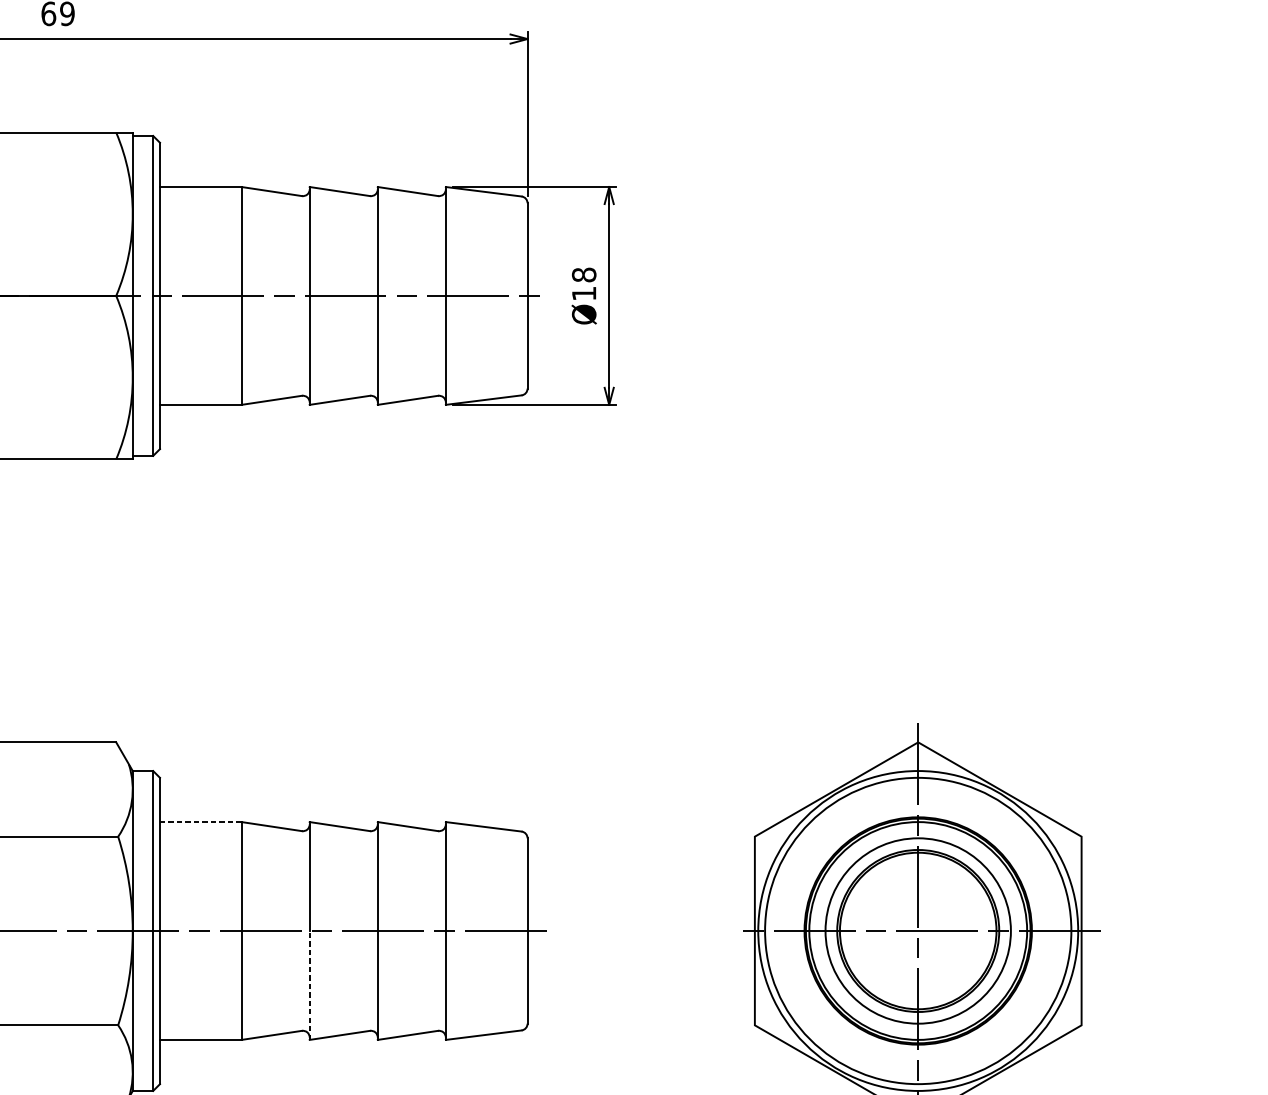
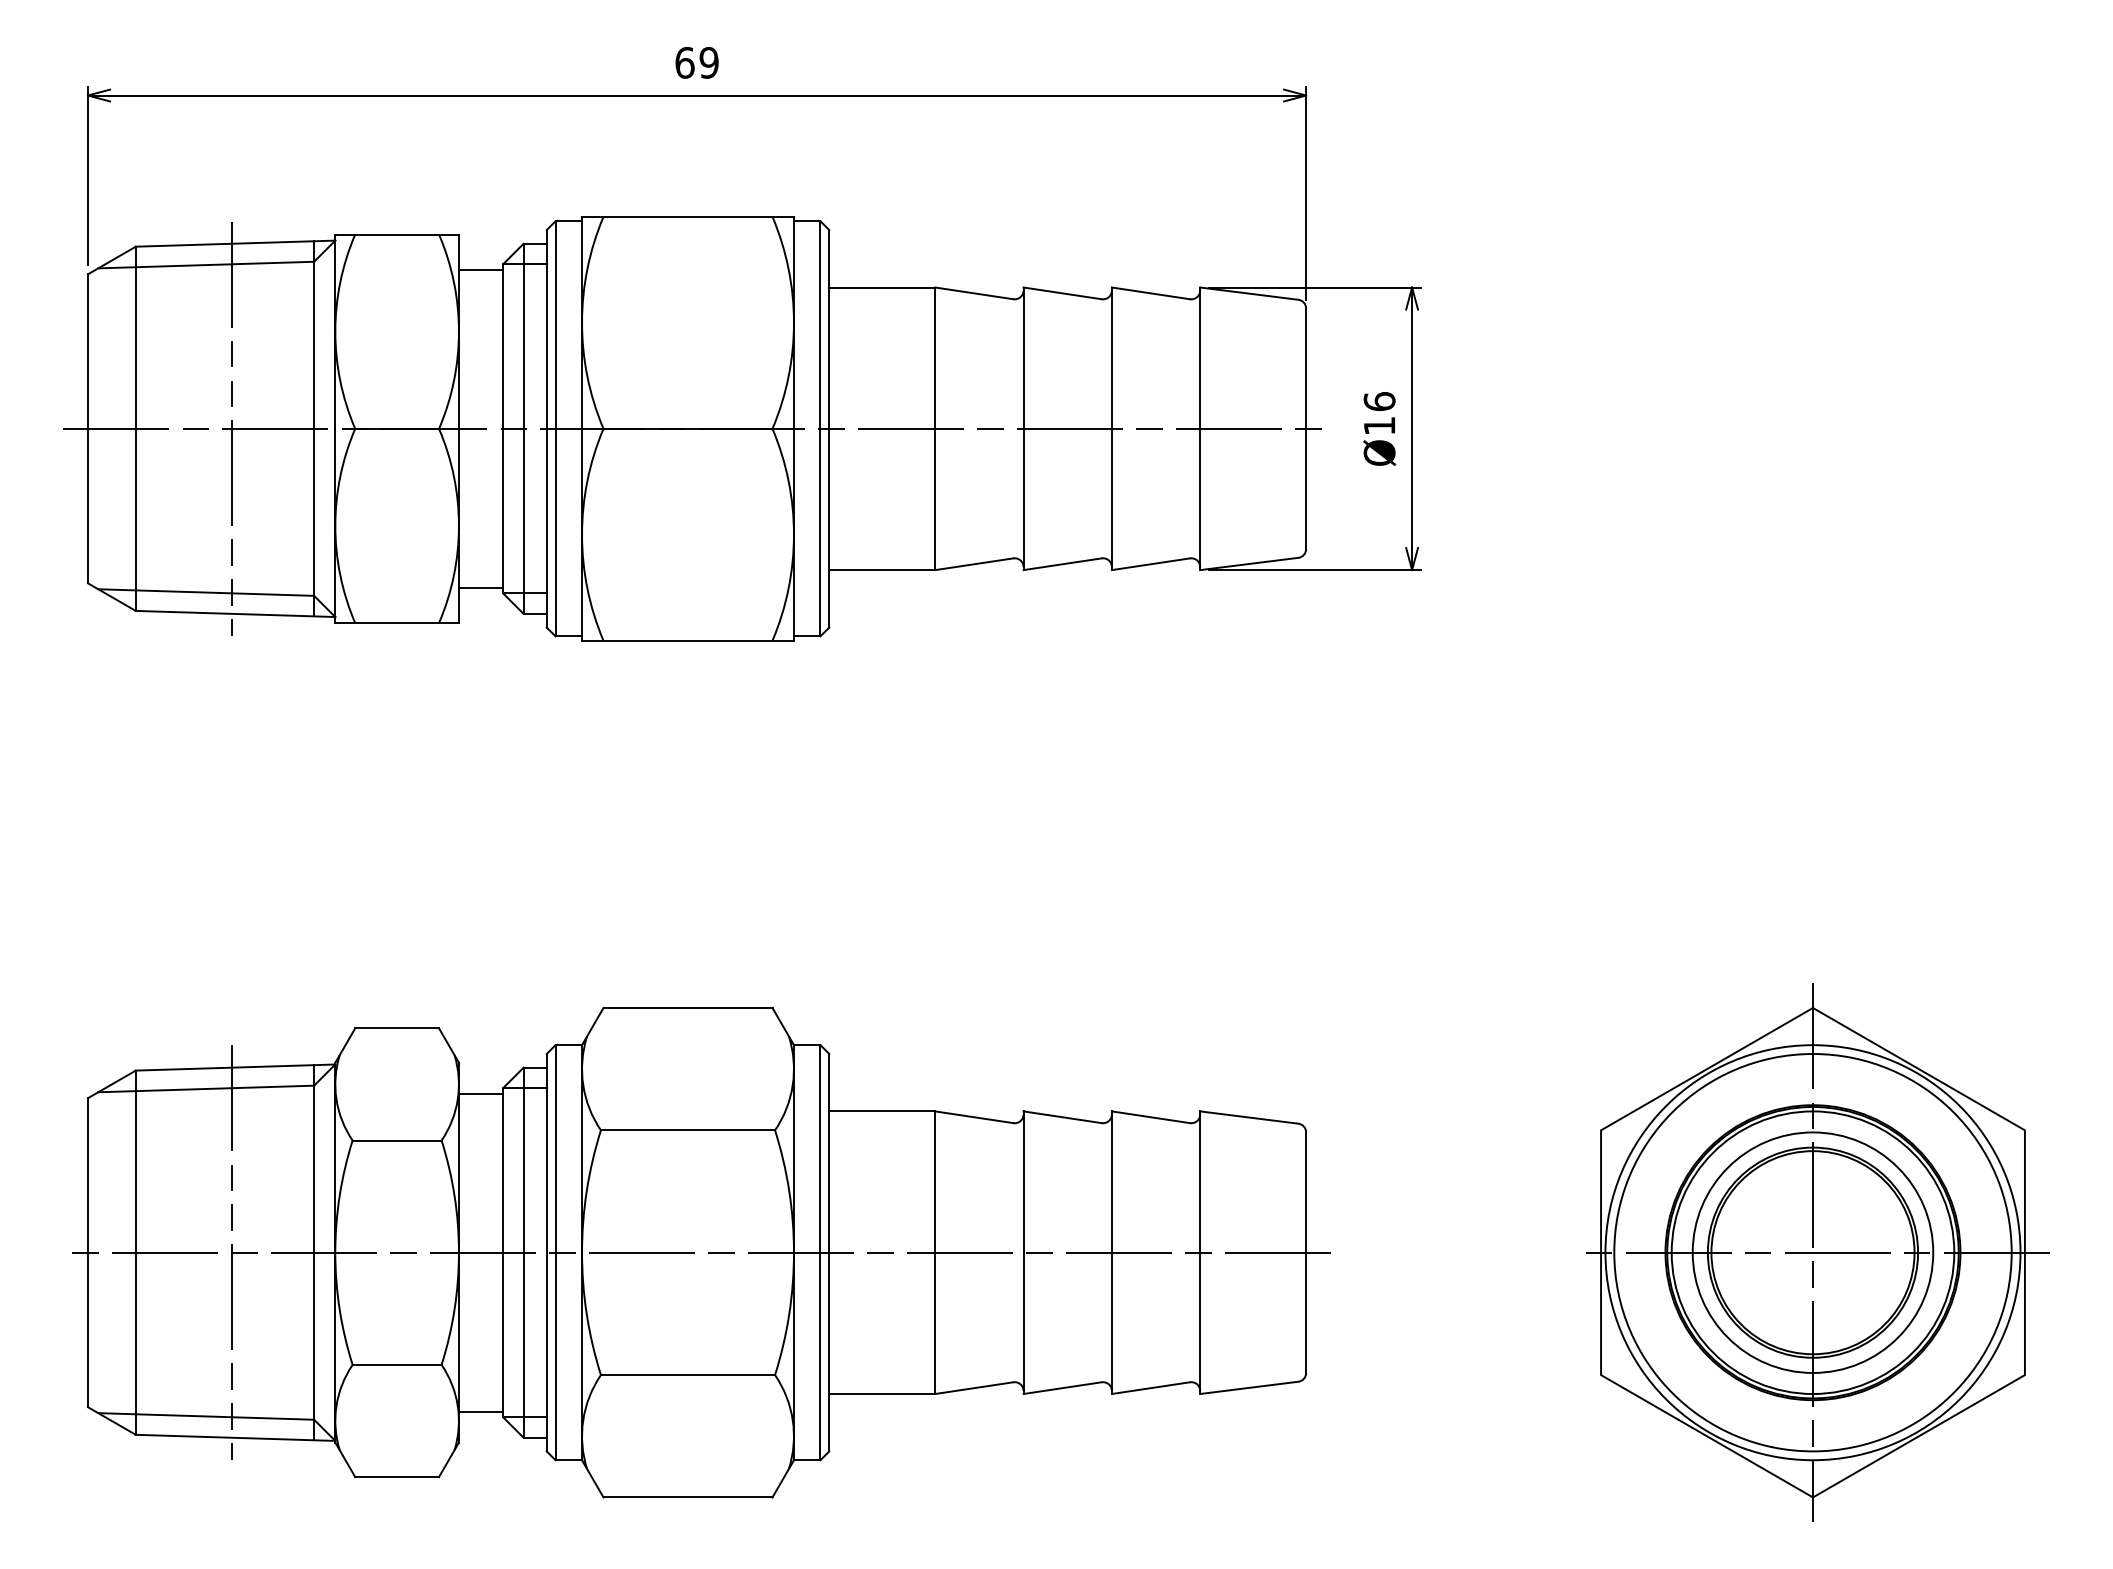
text: (584, 274) -> (1379, 401), Ø18 -> Ø16
line: (201, 822) -> (882, 1111), dashed -> solid
line: (309, 985) -> (1023, 1323), dashed -> solid

